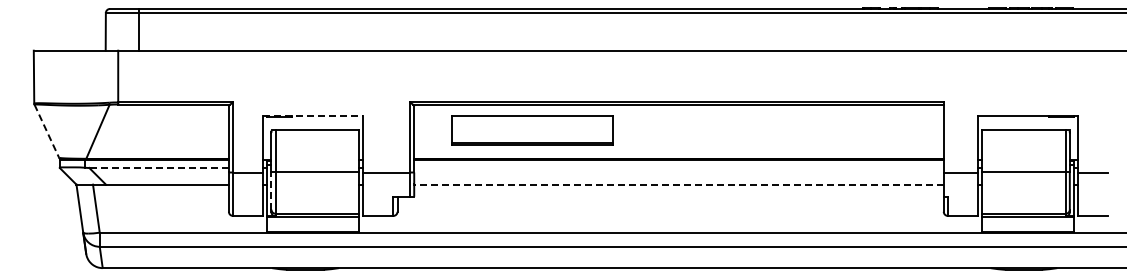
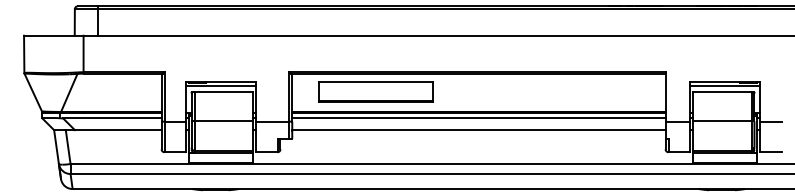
line: (313, 115) -> (221, 81), dashed -> solid
line: (313, 122) -> (221, 86), added
line: (1027, 122) -> (724, 86), added
line: (47, 131) -> (33, 92), dashed -> solid
line: (159, 167) -> (112, 118), dashed -> solid
line: (678, 167) -> (478, 118), added
line: (678, 184) -> (478, 130), dashed -> solid
line: (271, 190) -> (191, 134), dashed -> solid

